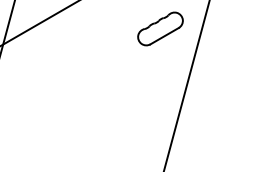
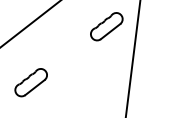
part: (50, 88) -> (31, 82), added

